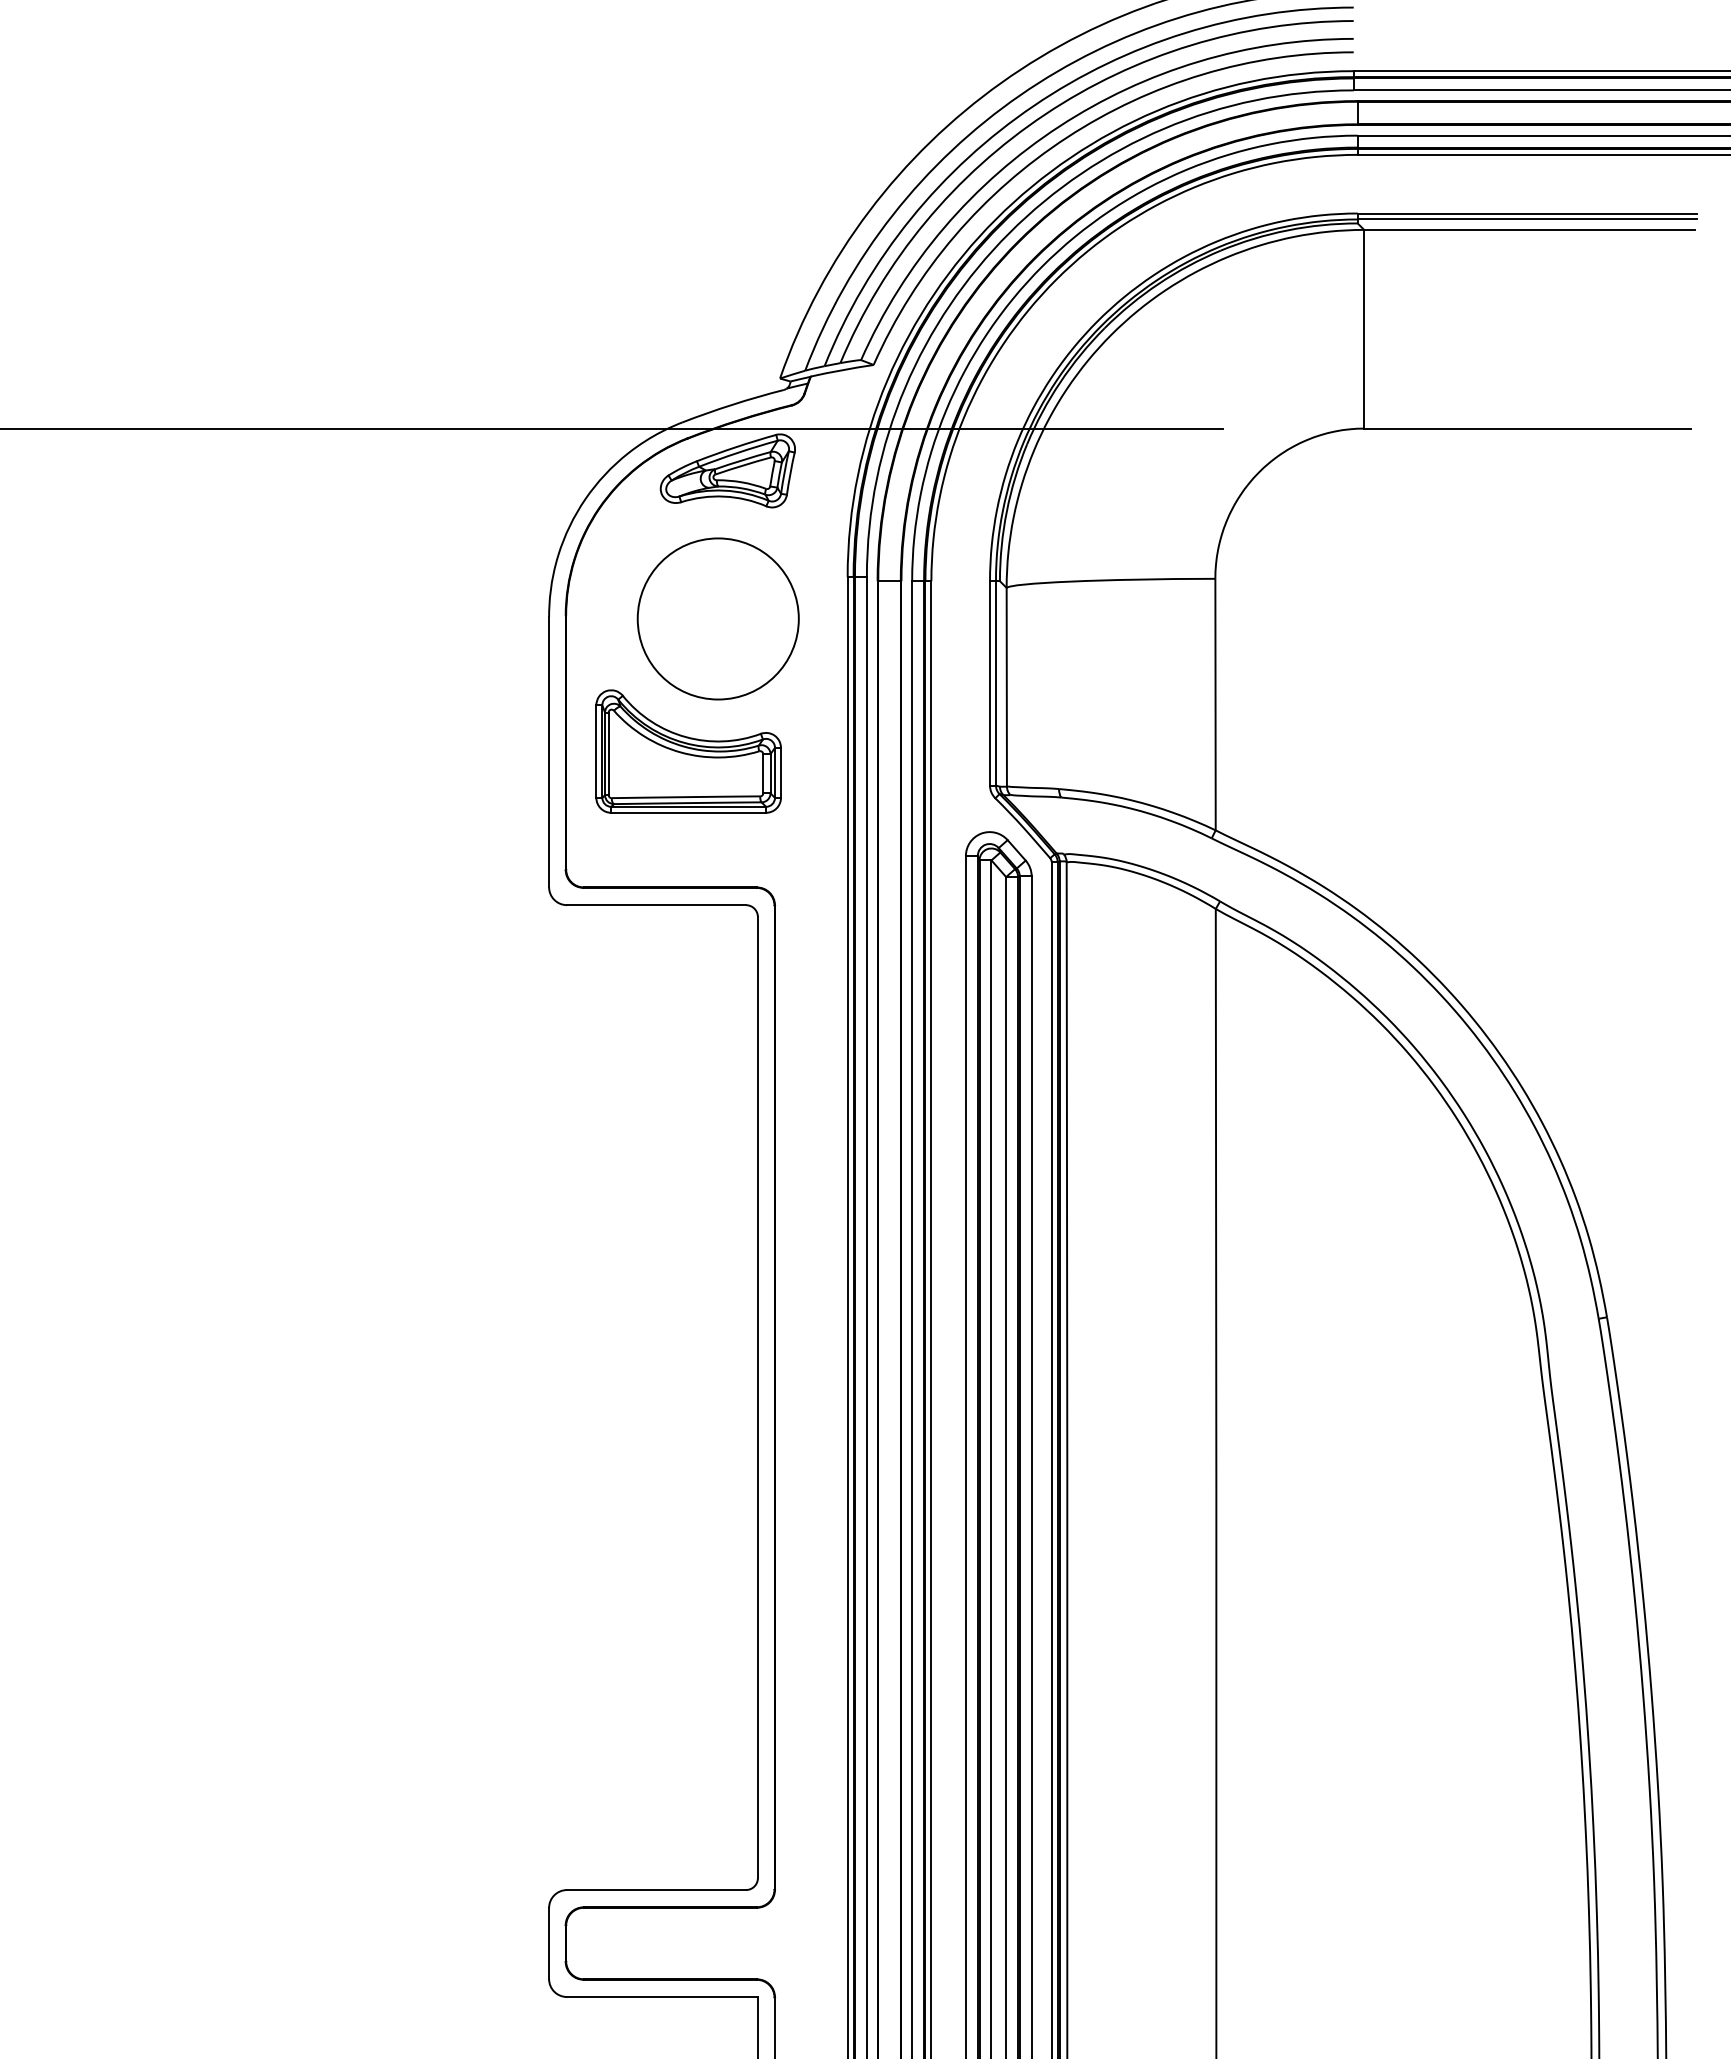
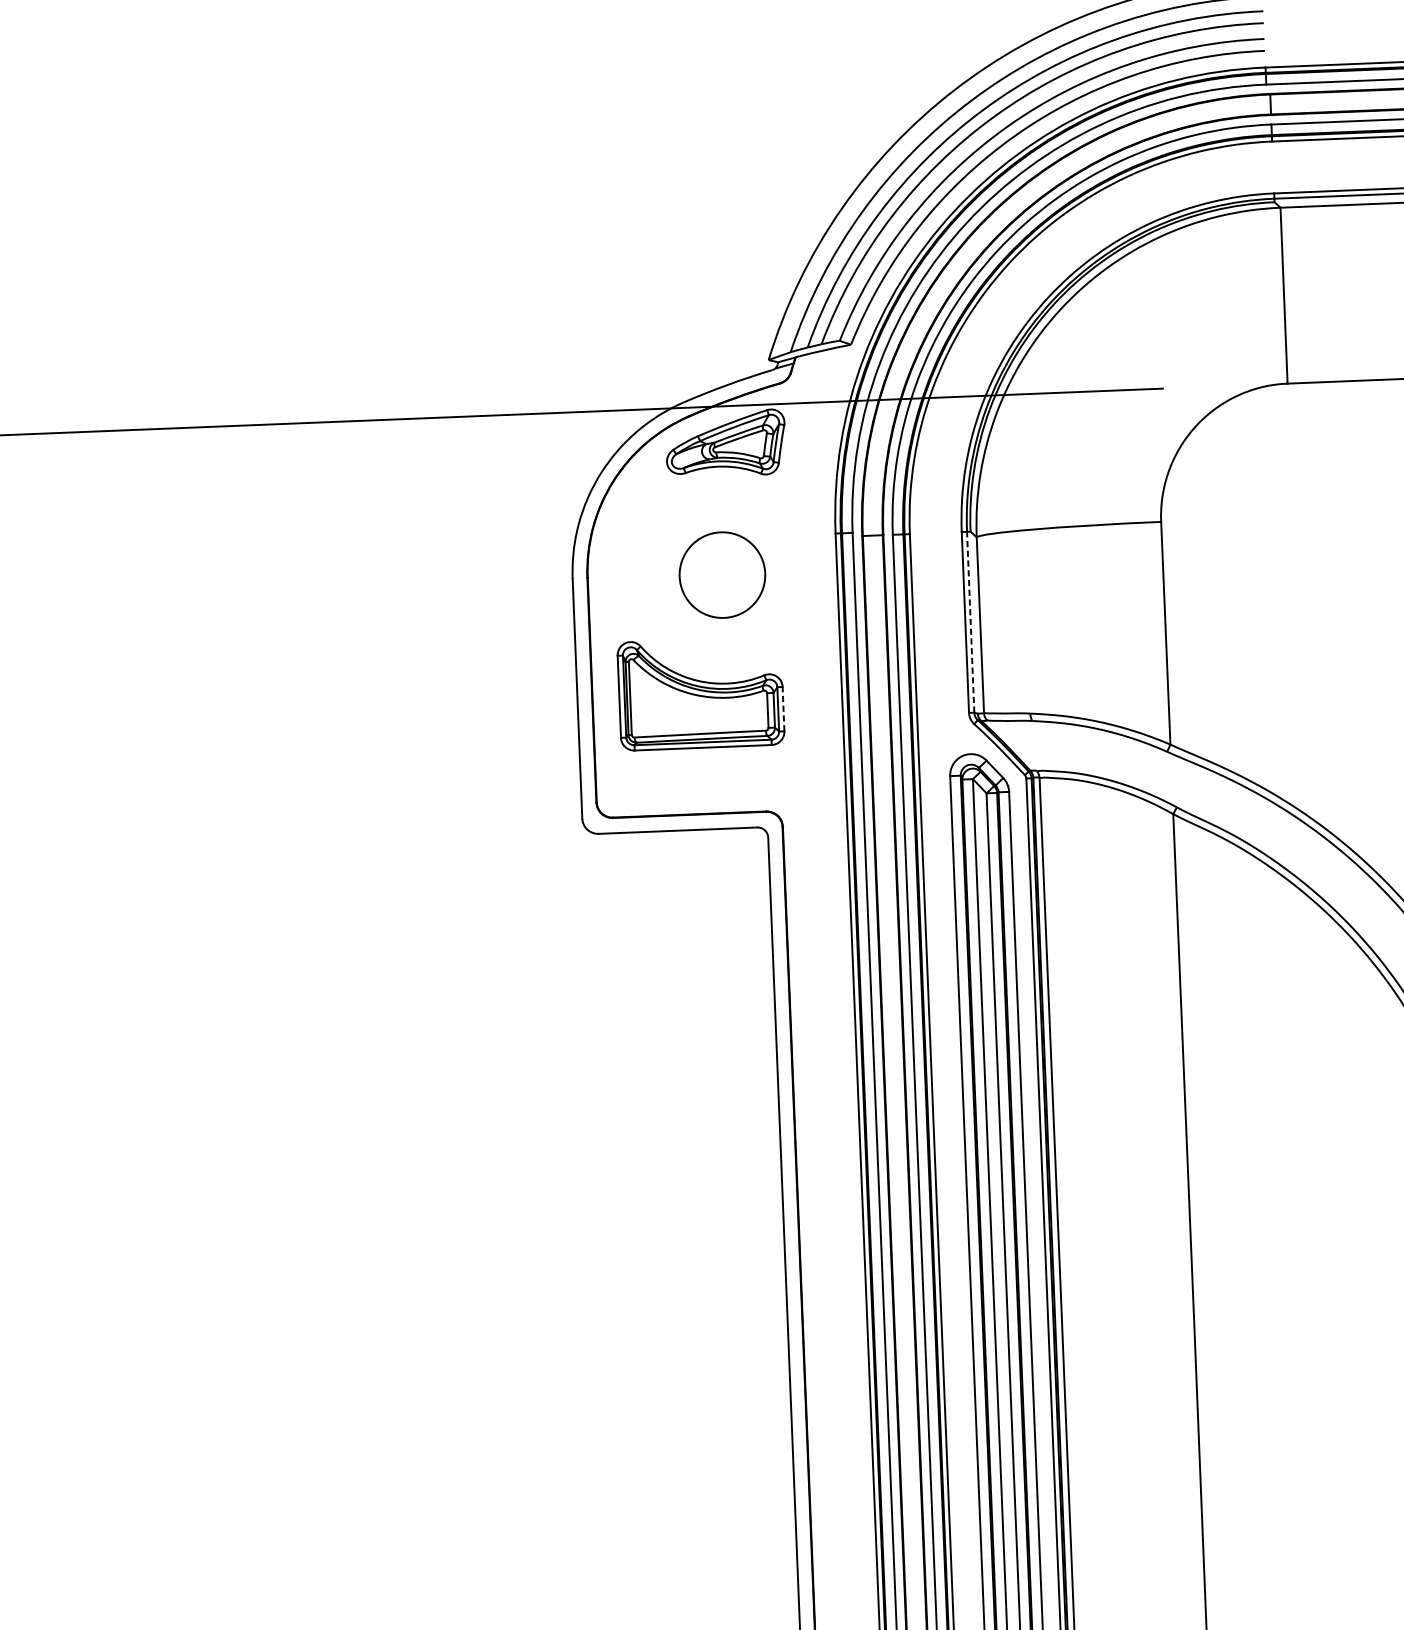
circle: (717, 618) -> (721, 574), size x0.6
line: (995, 682) -> (970, 621), solid -> dashed
line: (780, 772) -> (783, 708), solid -> dashed

